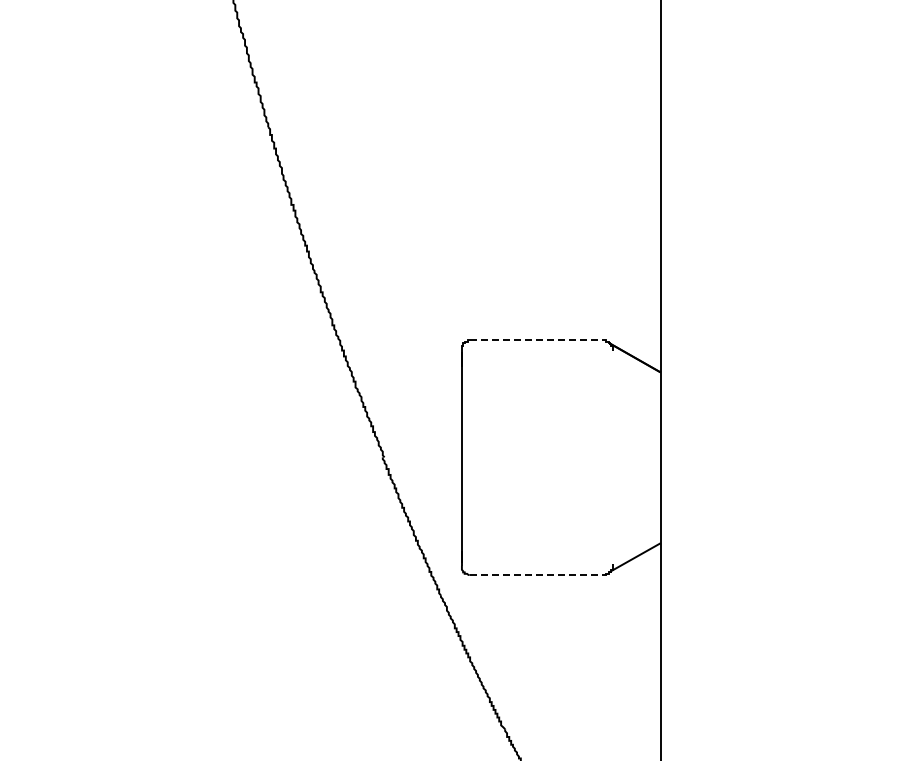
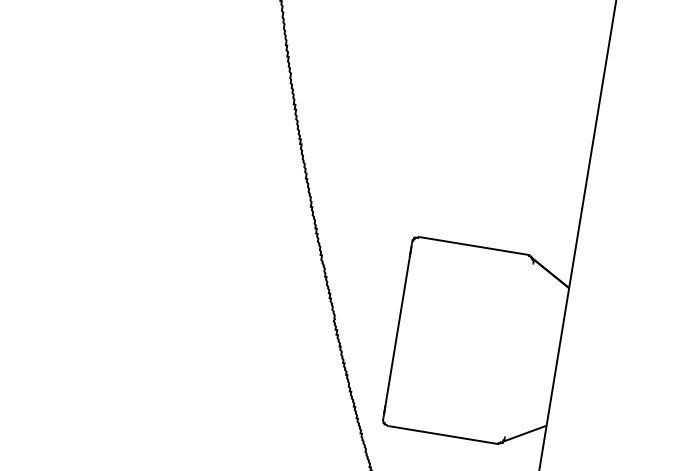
line: (537, 340) -> (474, 246), dashed -> solid
line: (537, 574) -> (443, 434), dashed -> solid

